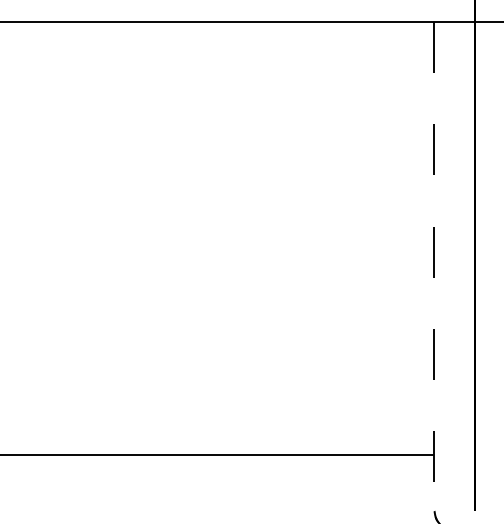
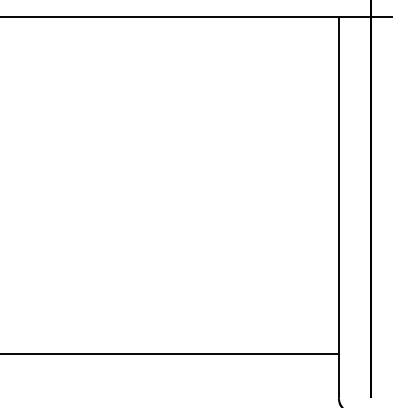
line: (434, 266) -> (338, 207), dashed -> solid

